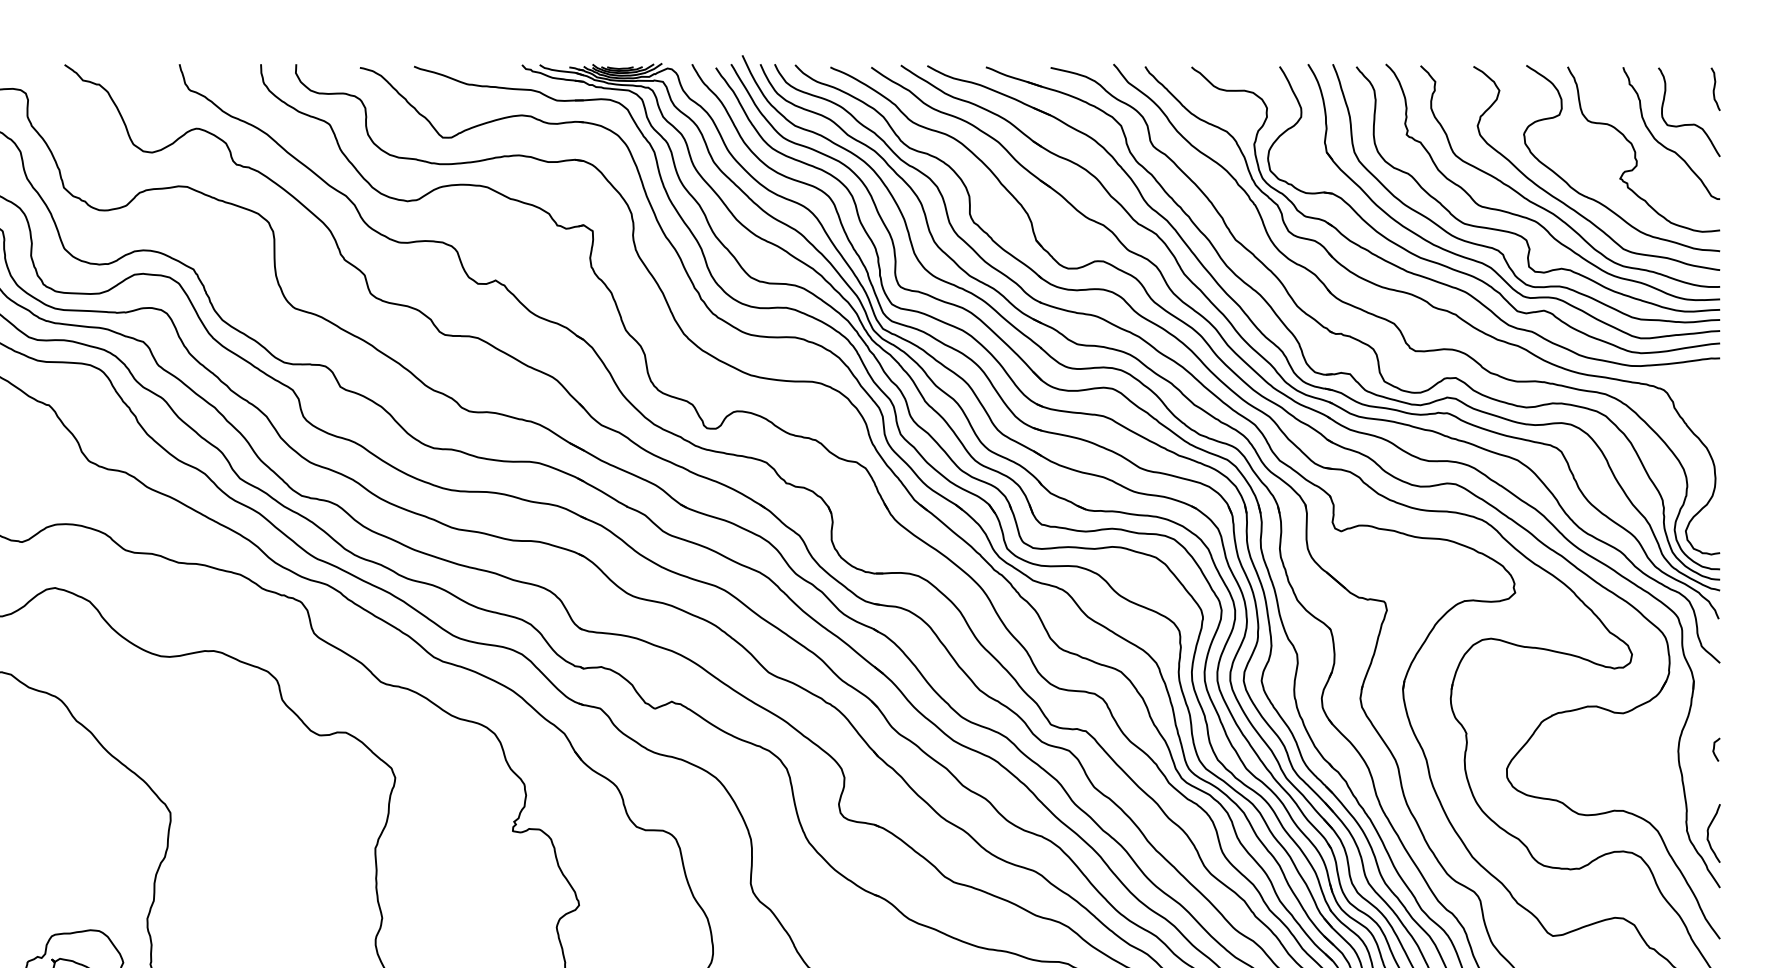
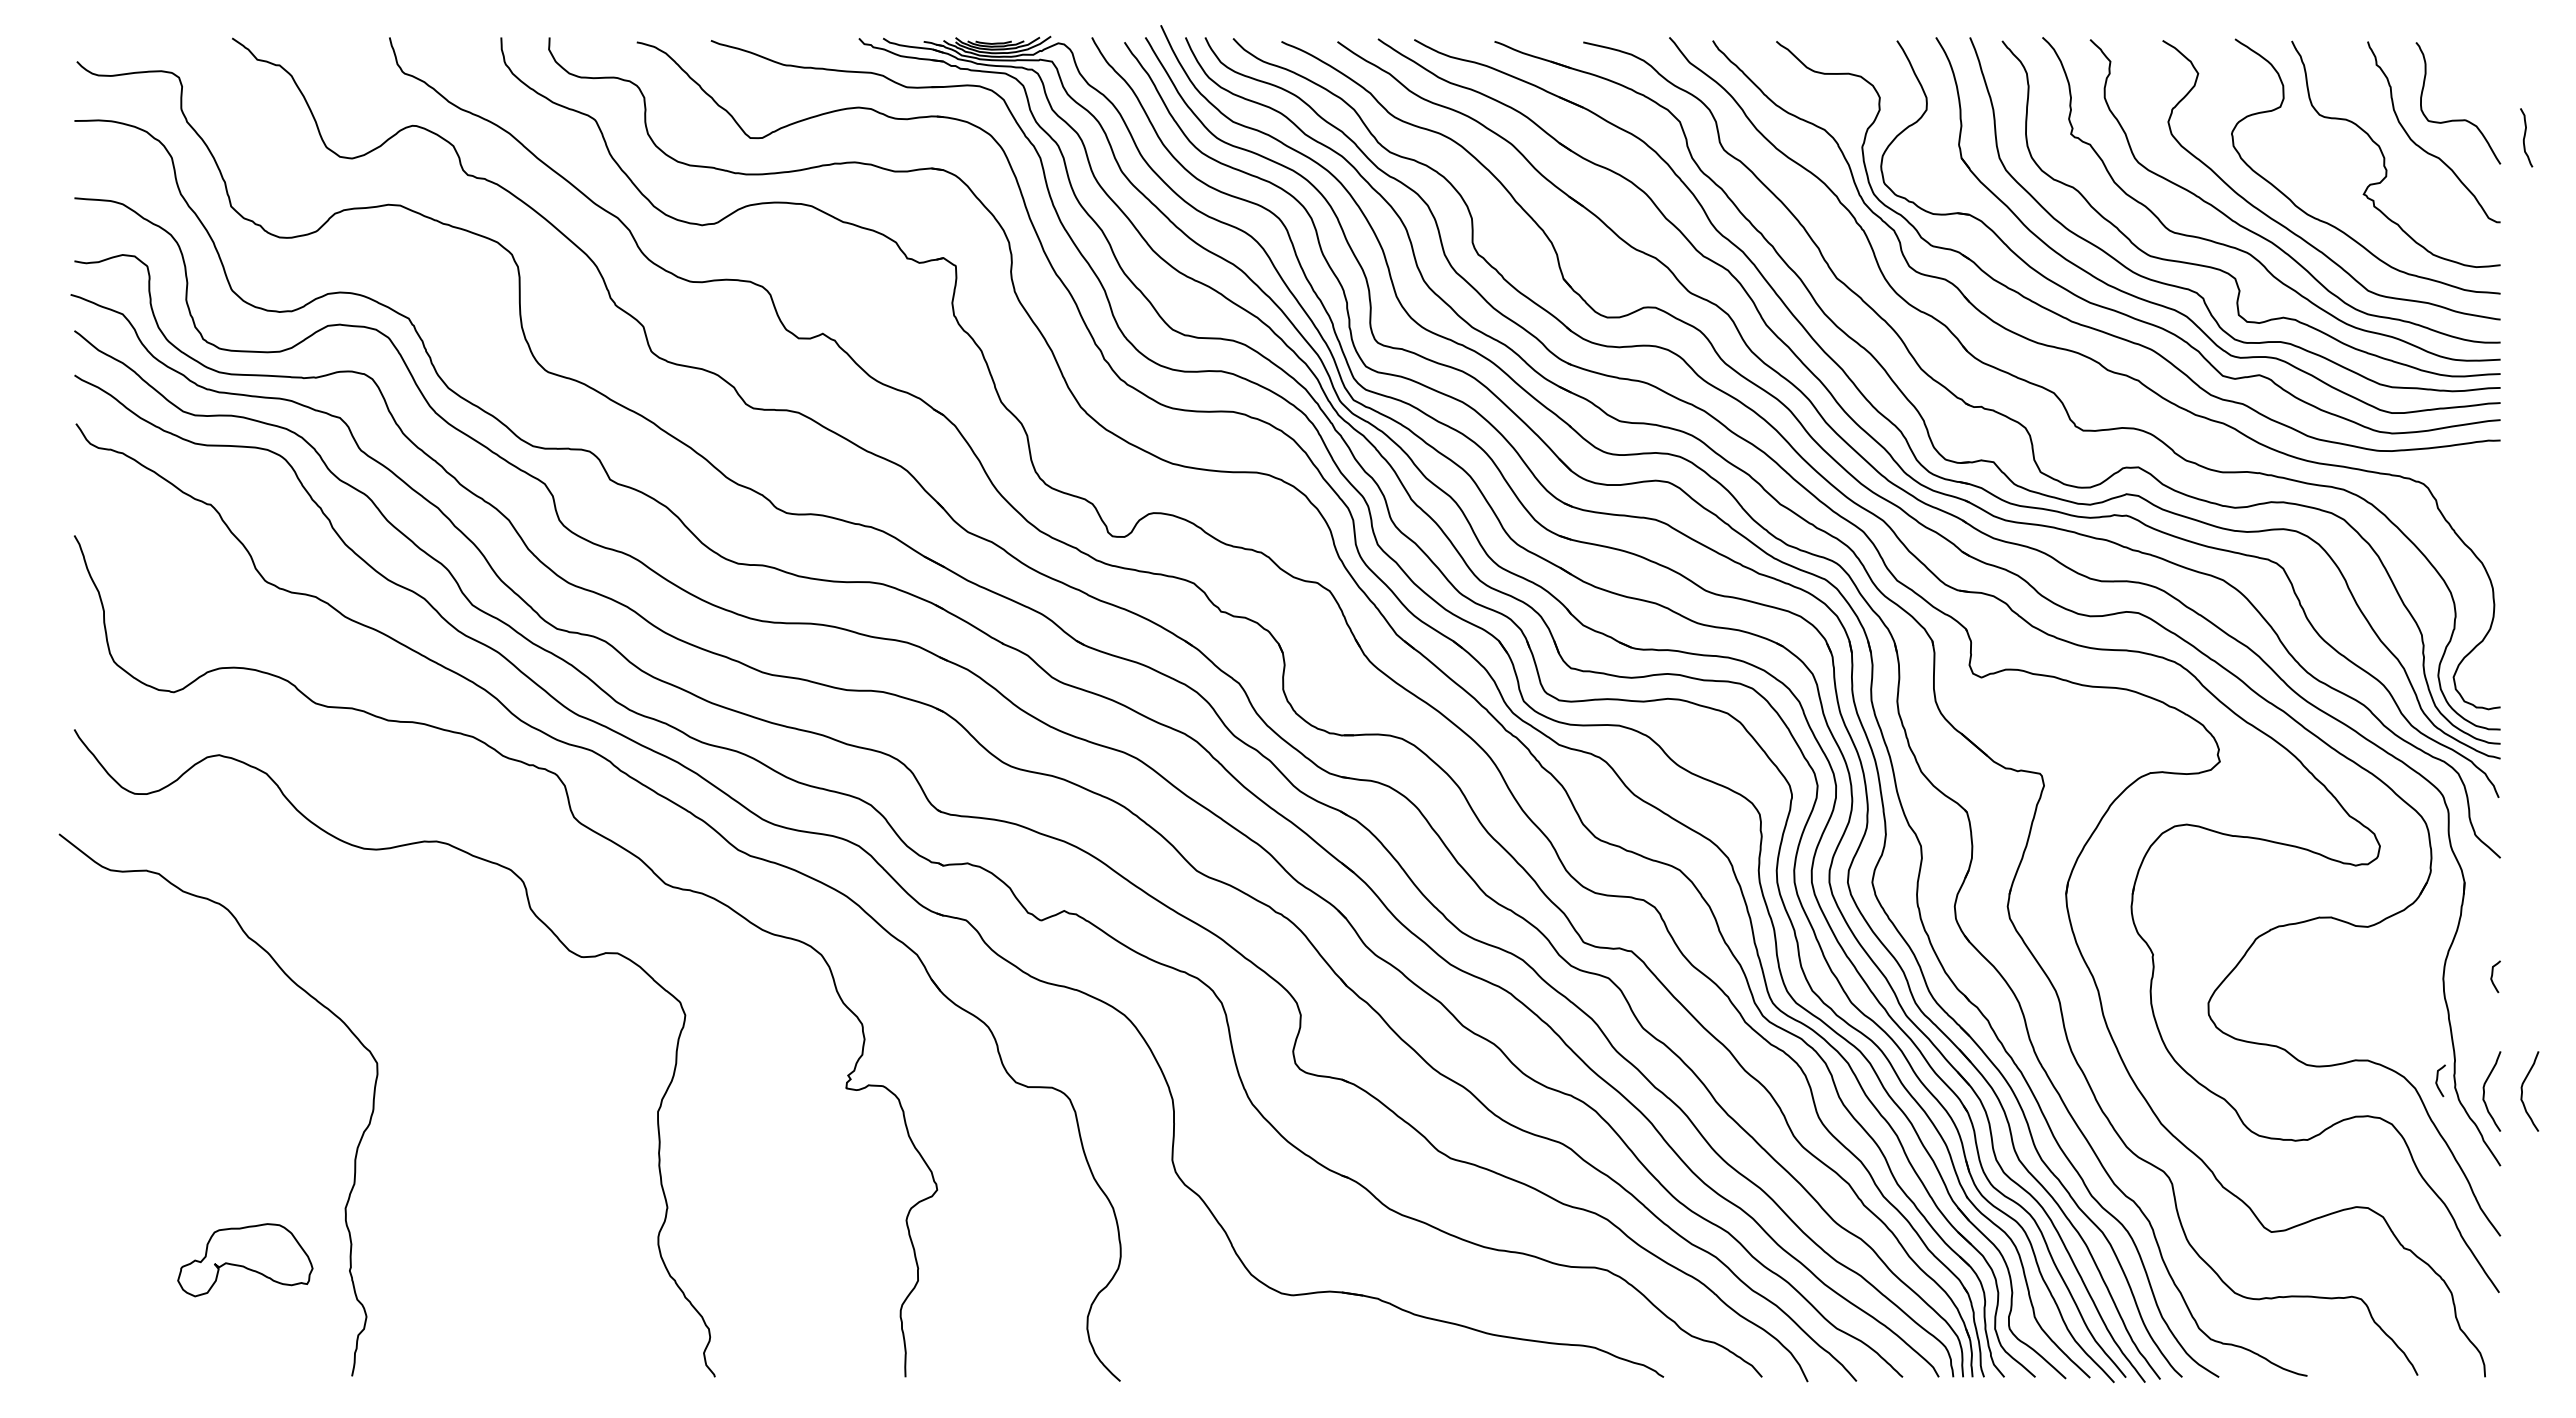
curve: (1714, 89) -> (2525, 137), moved
curve: (1674, 823) -> (2438, 1078), added
curve: (1736, 833) -> (2522, 1091), added

